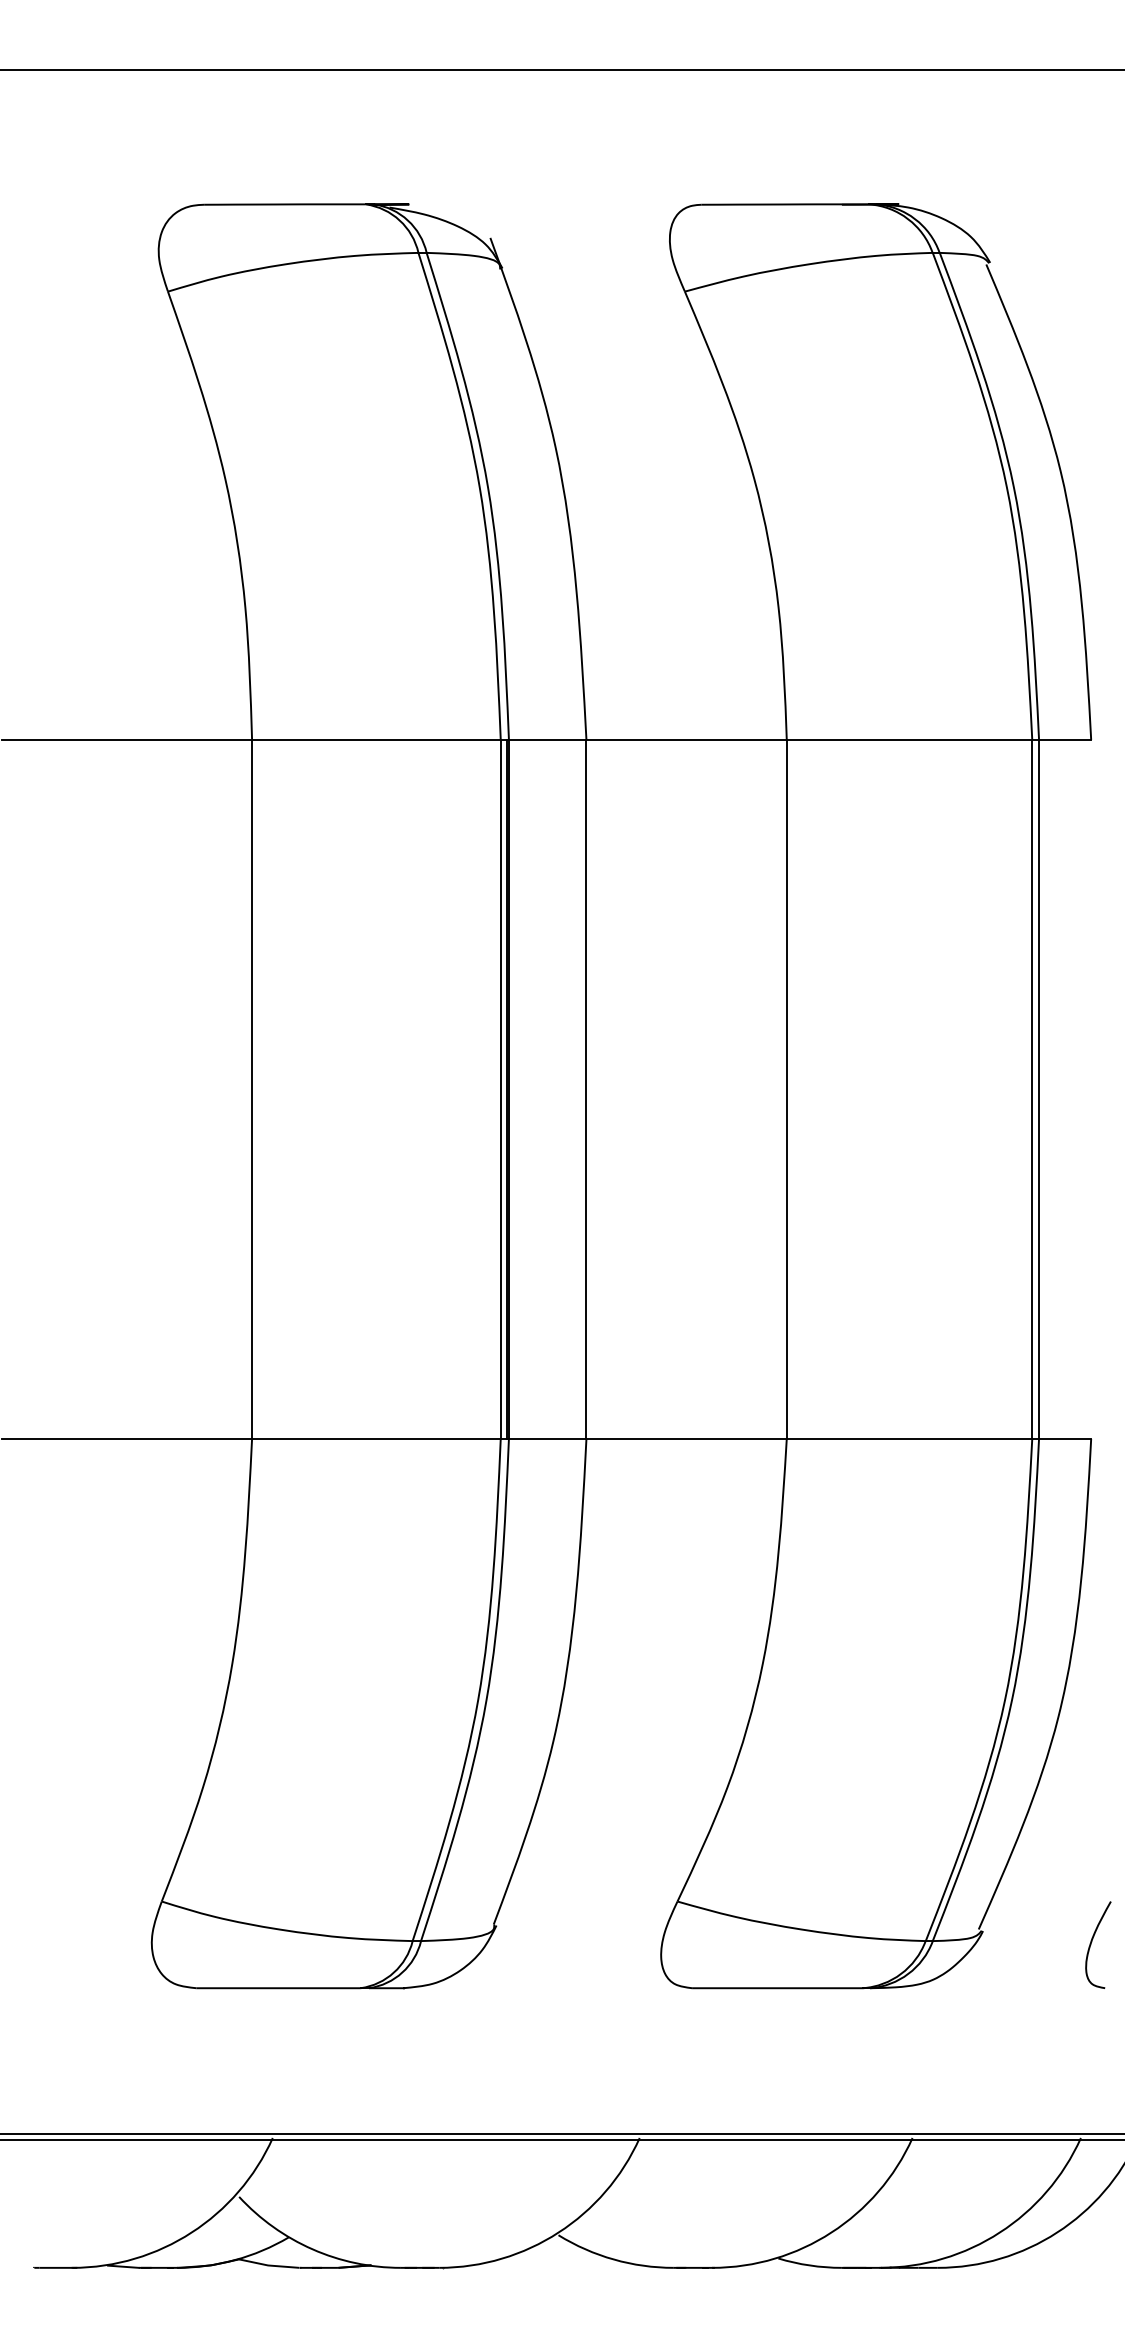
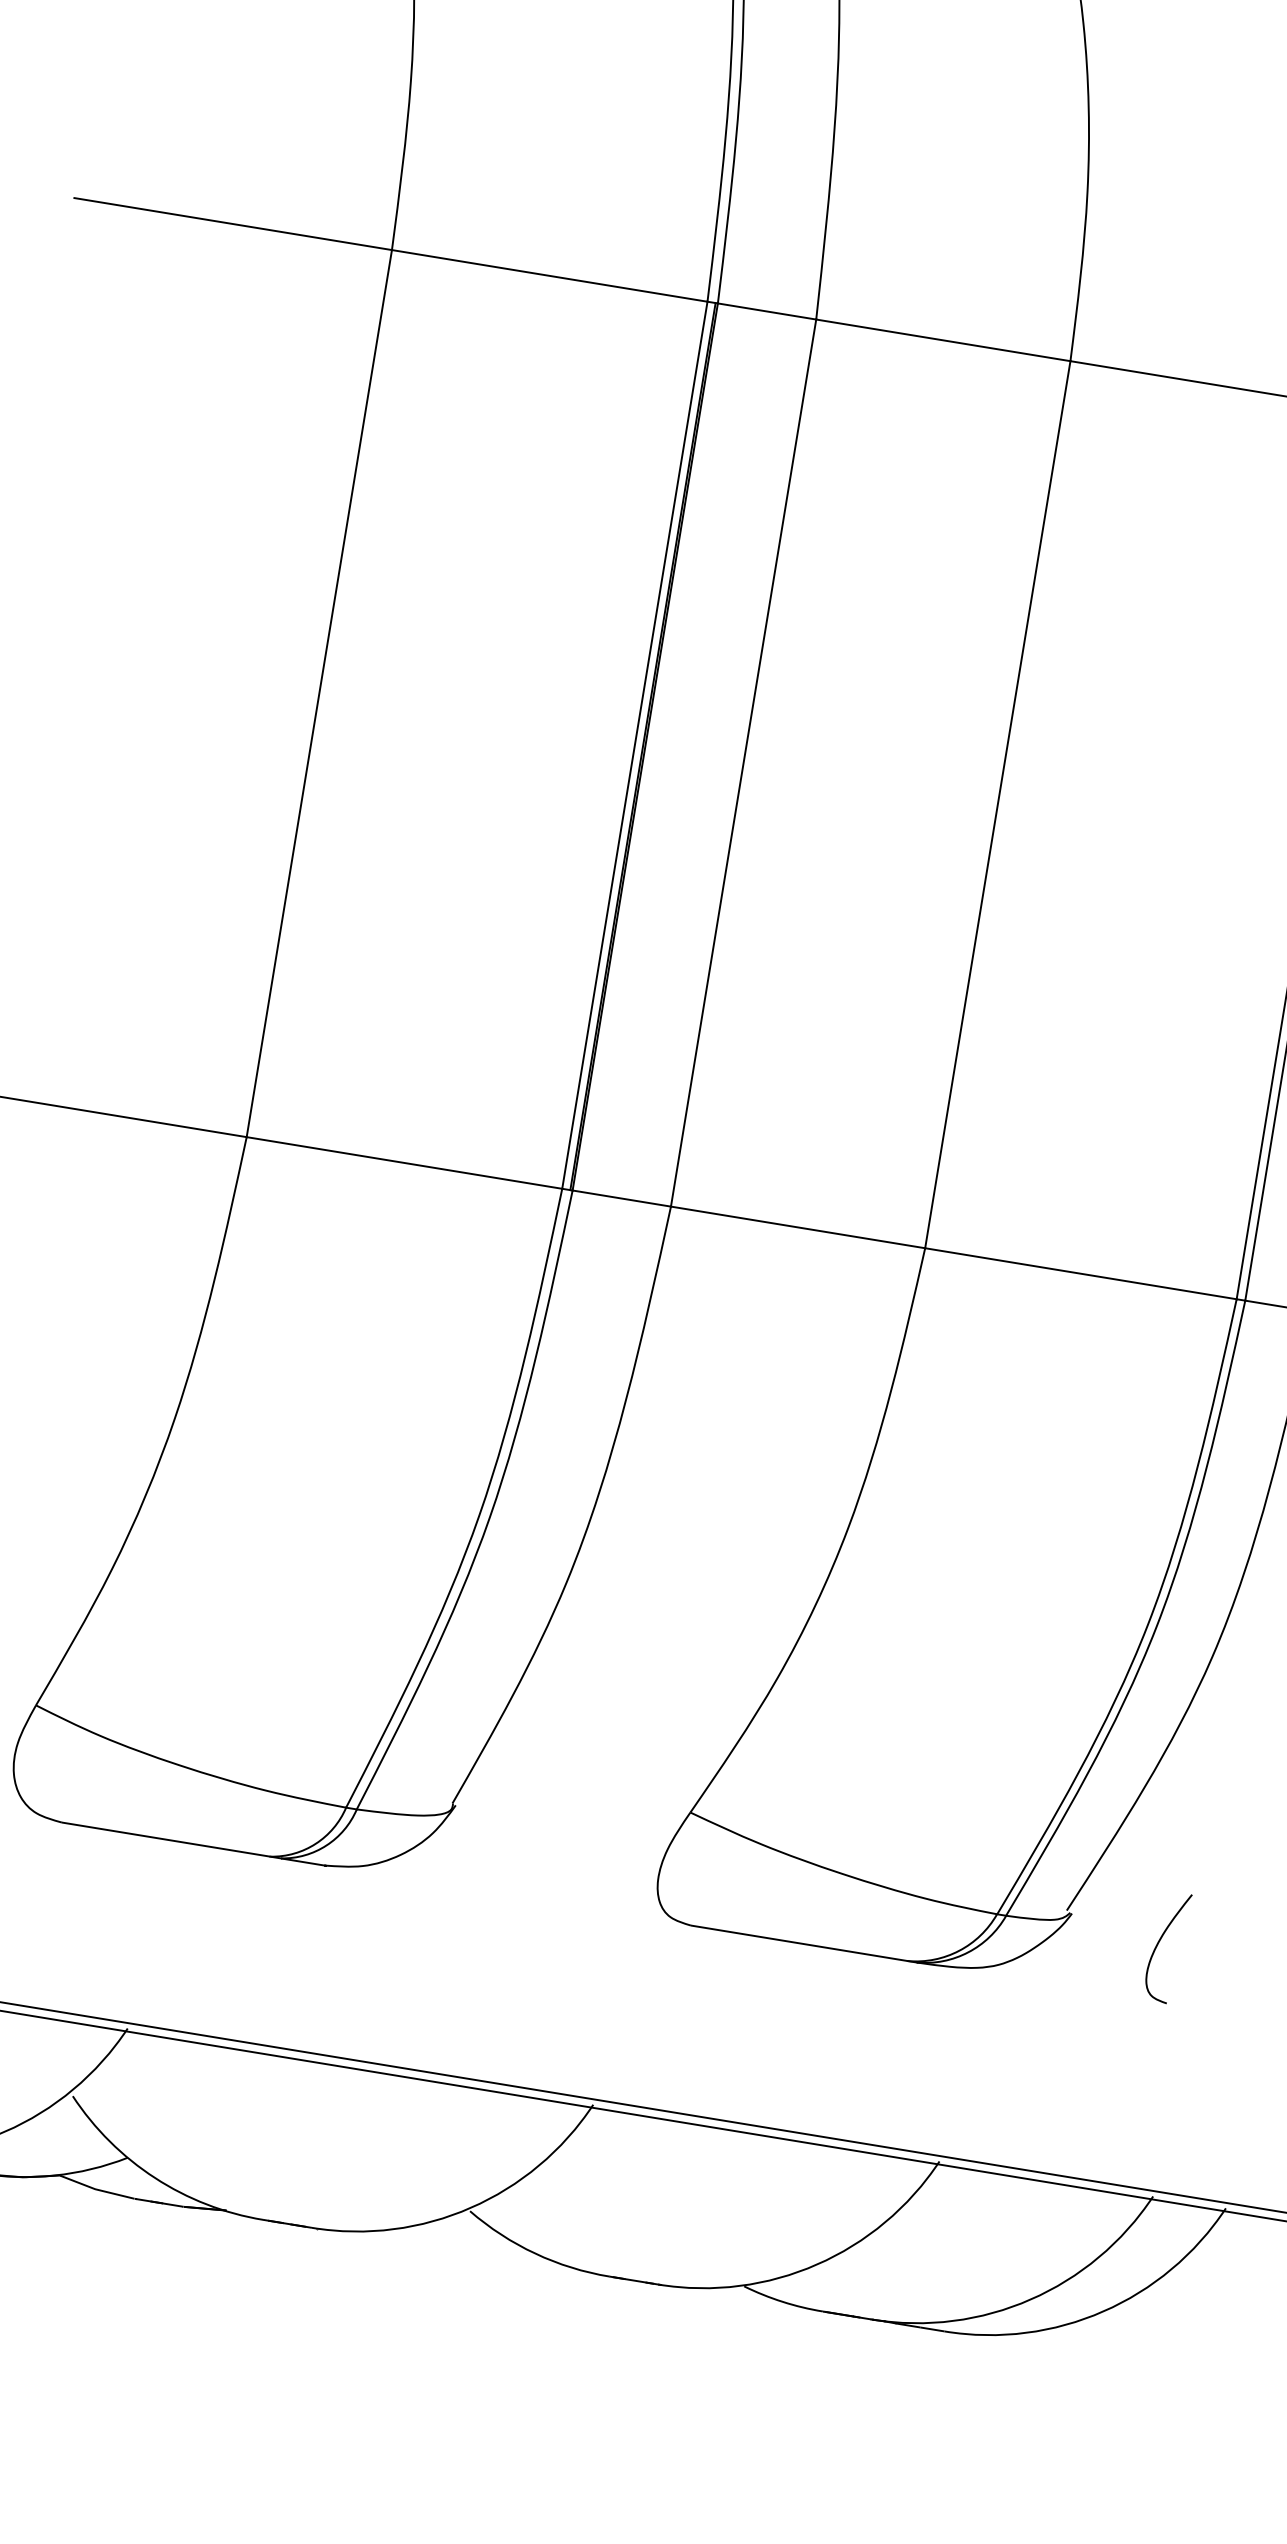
curve: (1092, 1942) -> (1160, 1942), moved

